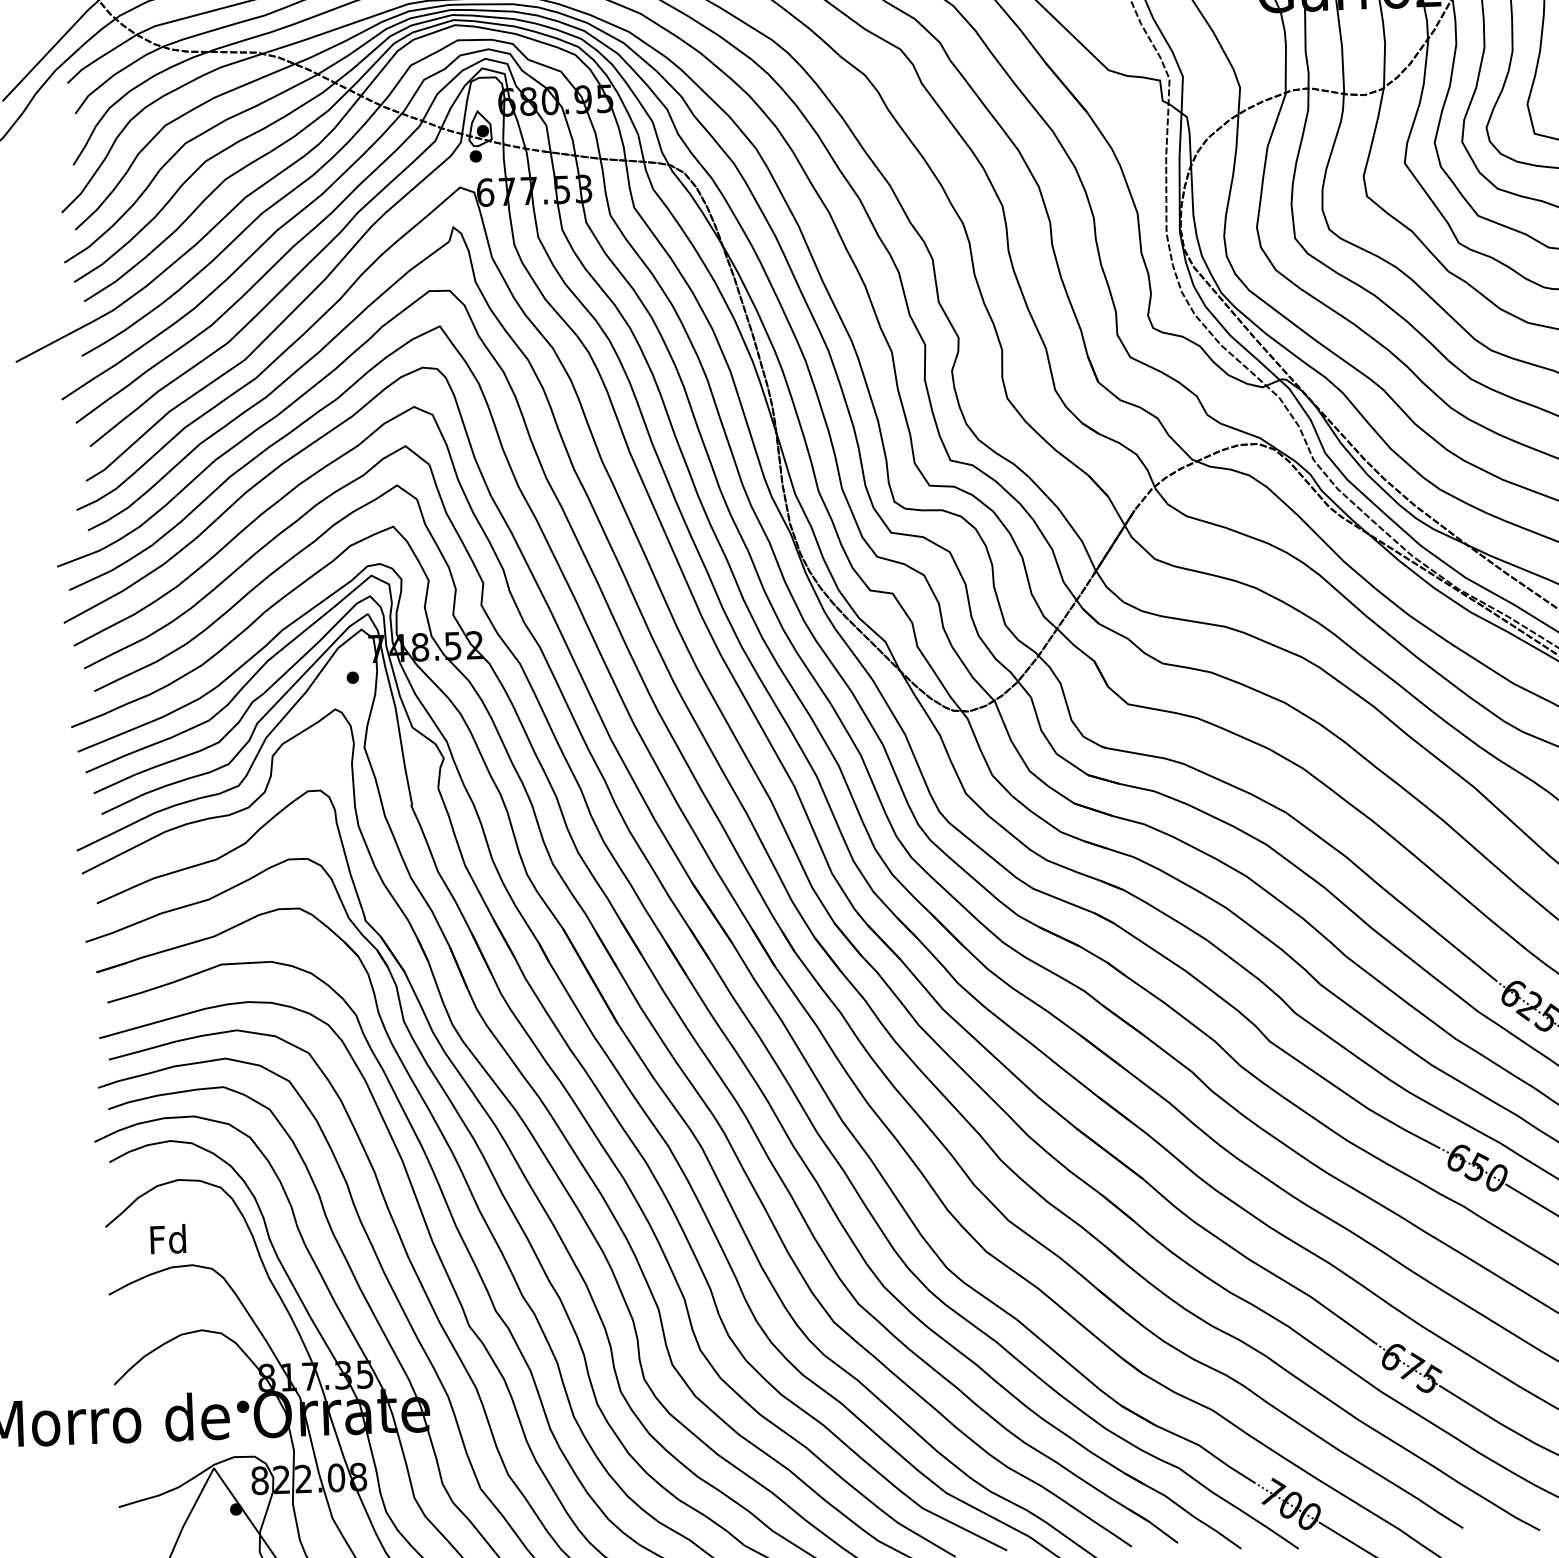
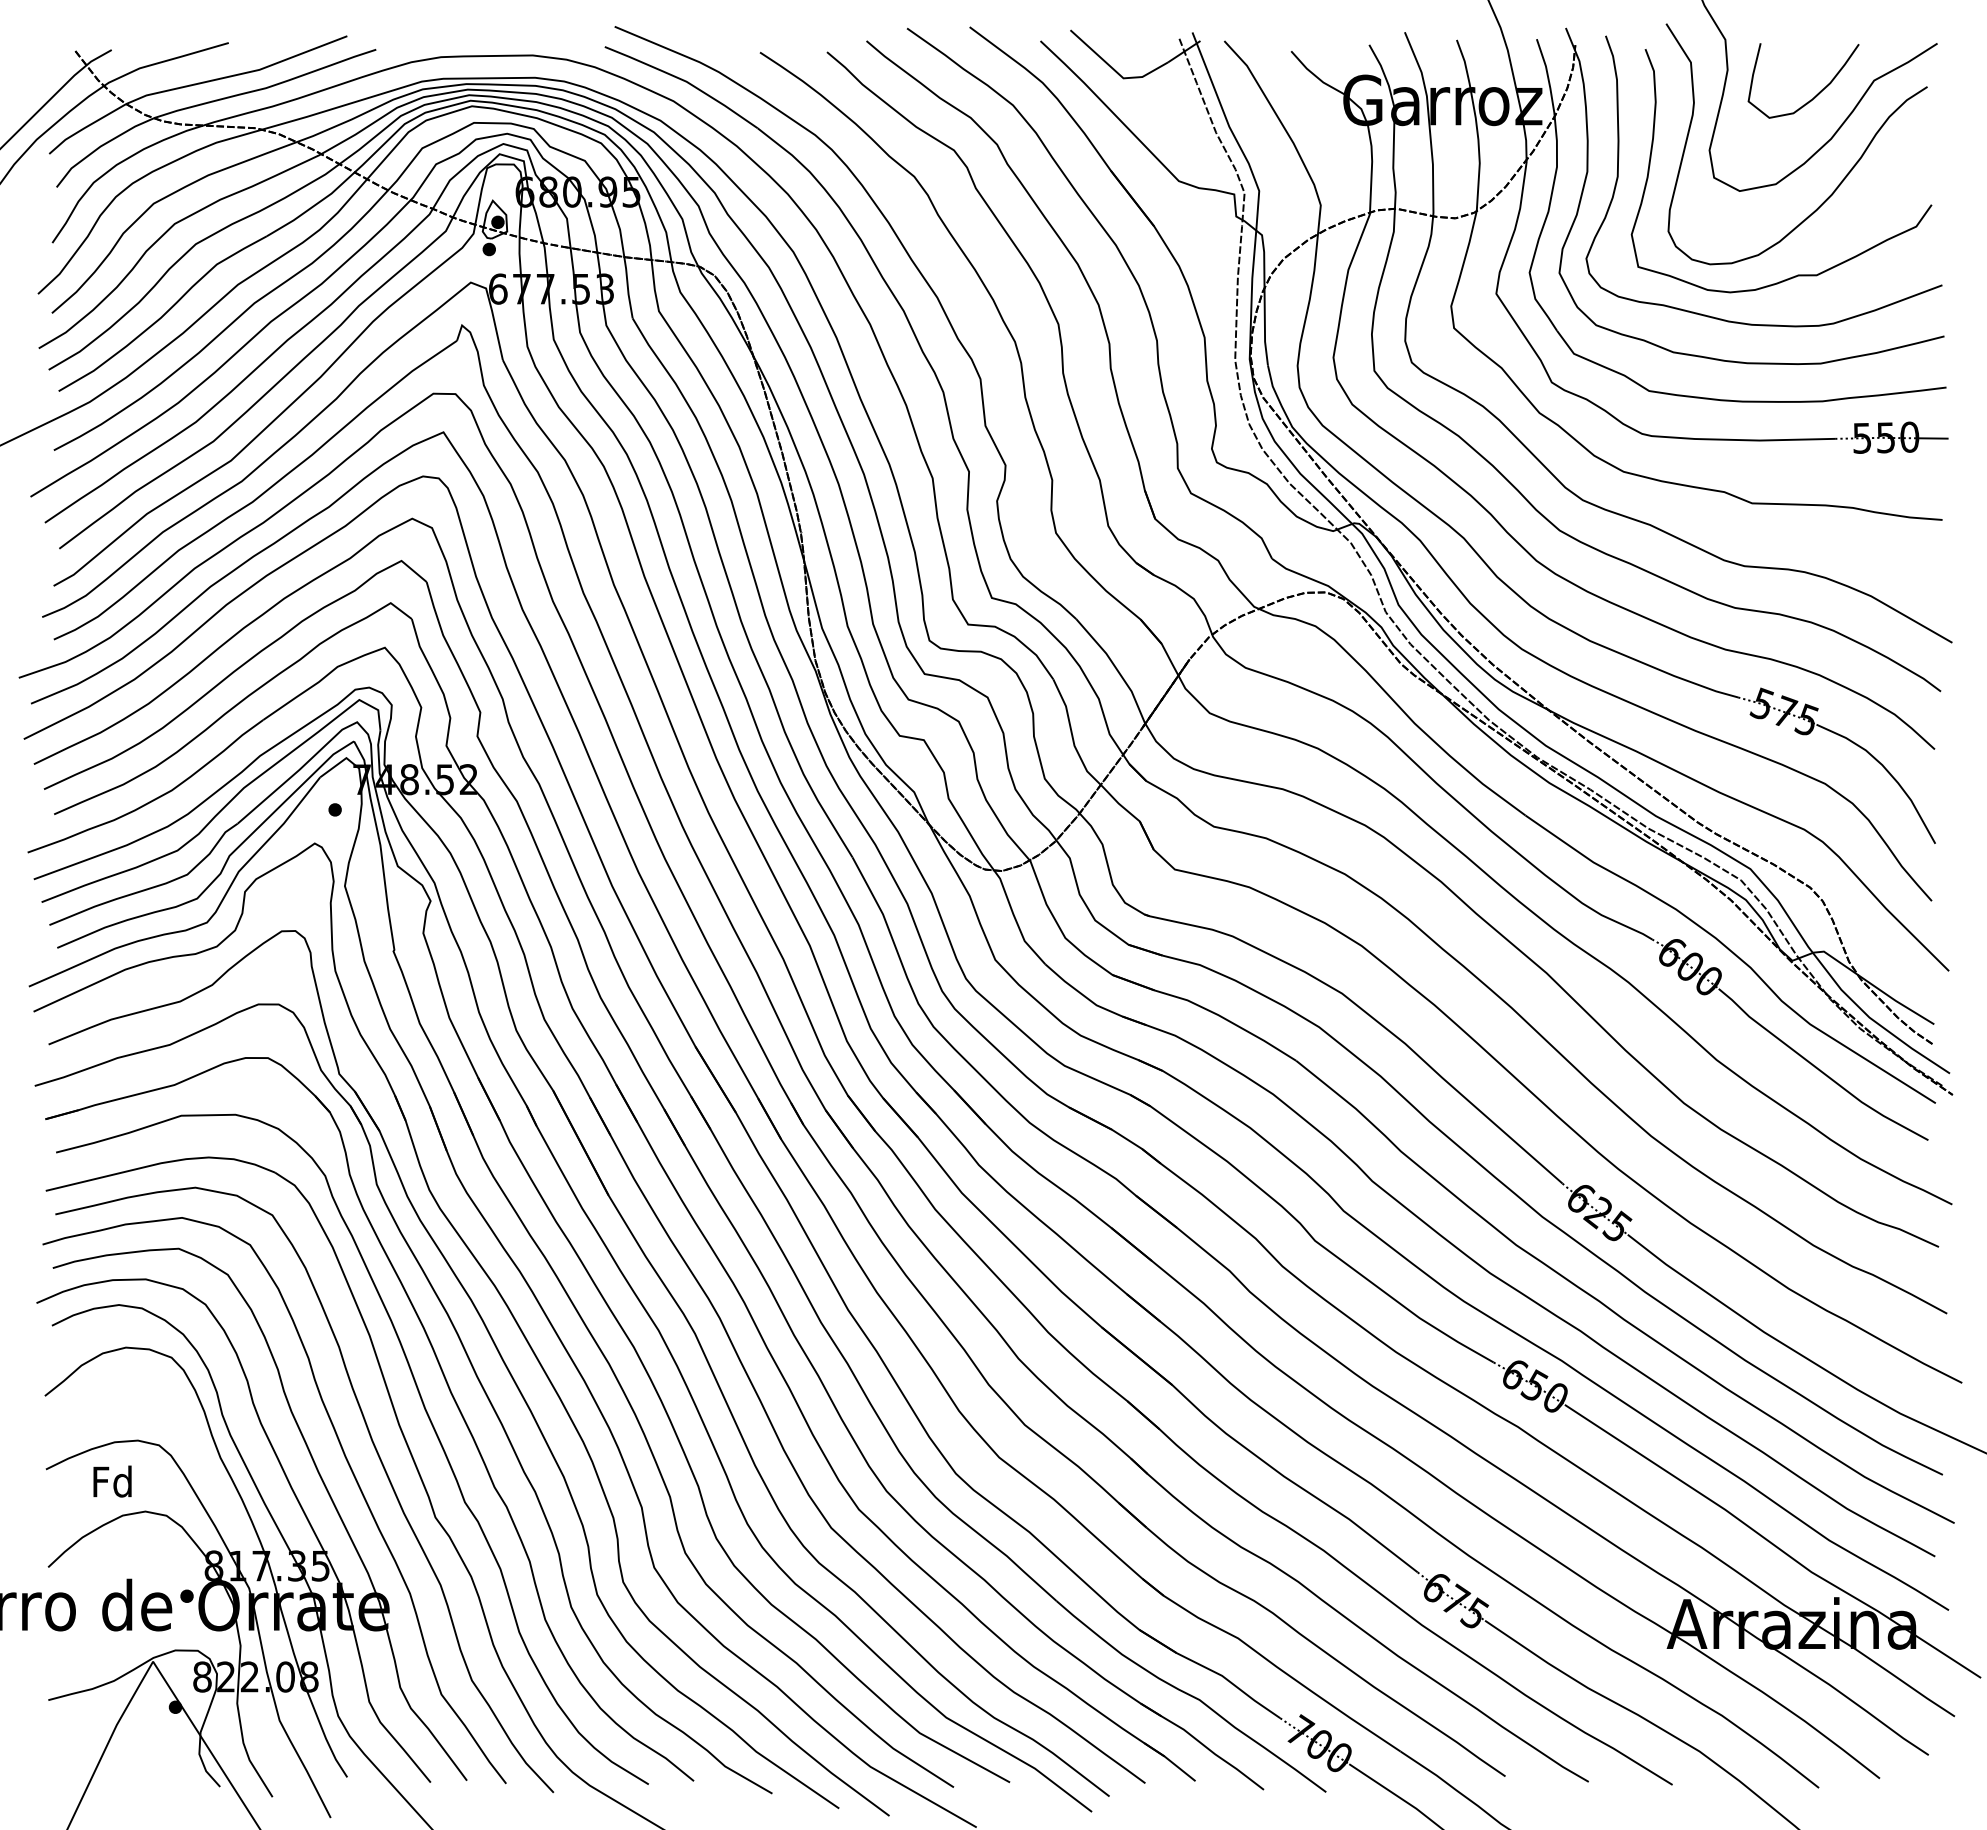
text: (168, 1239) -> (112, 1481), moved

